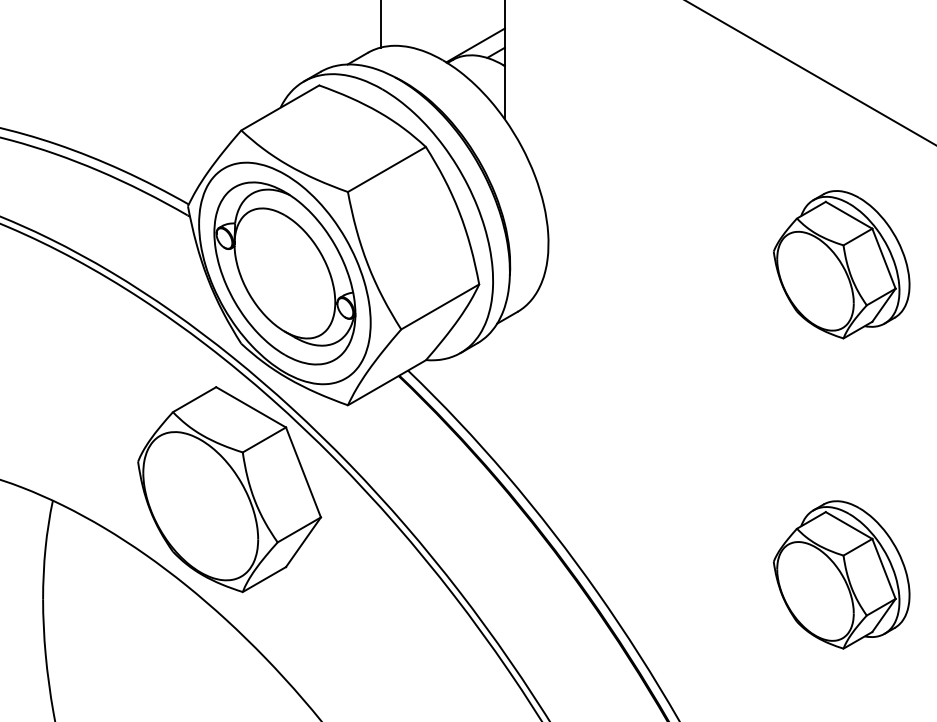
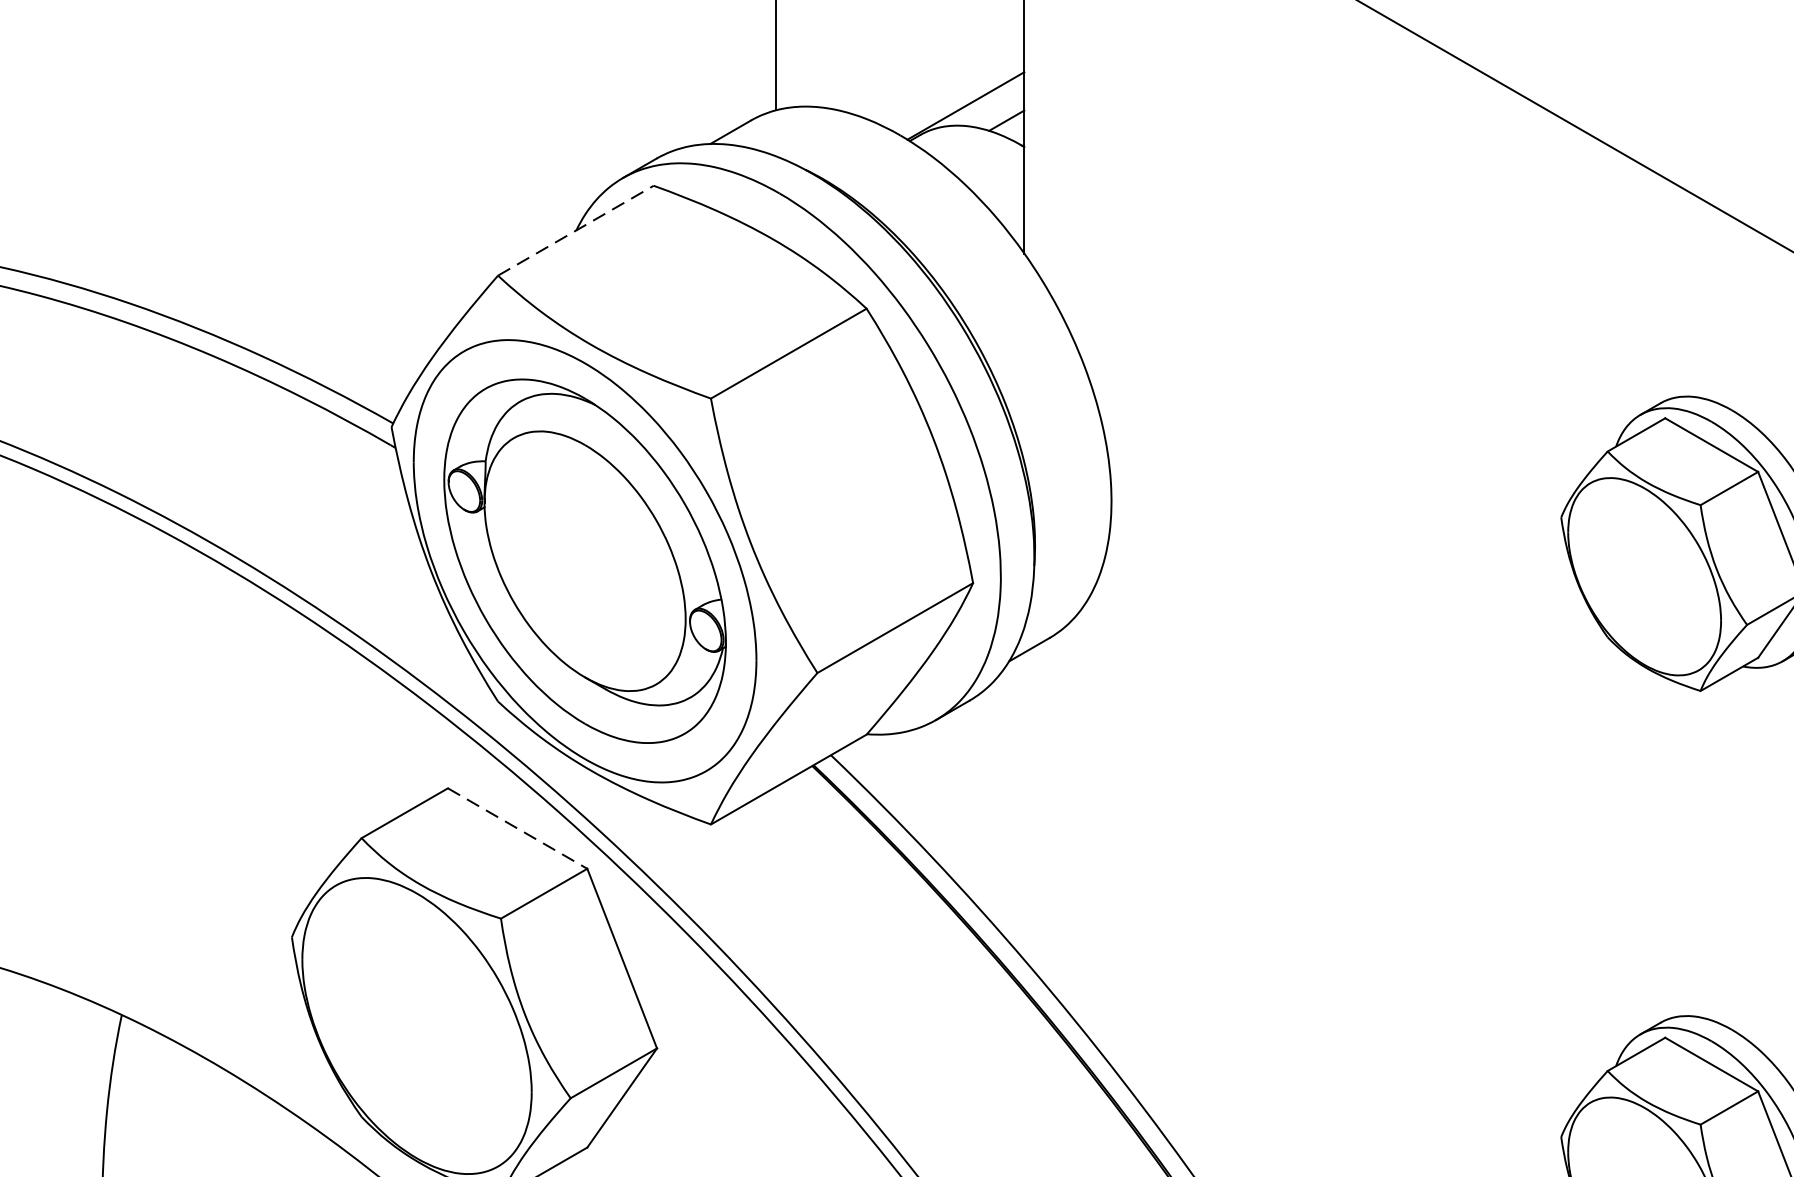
line: (280, 107) -> (576, 229), solid -> dashed
line: (251, 407) -> (518, 828), solid -> dashed

